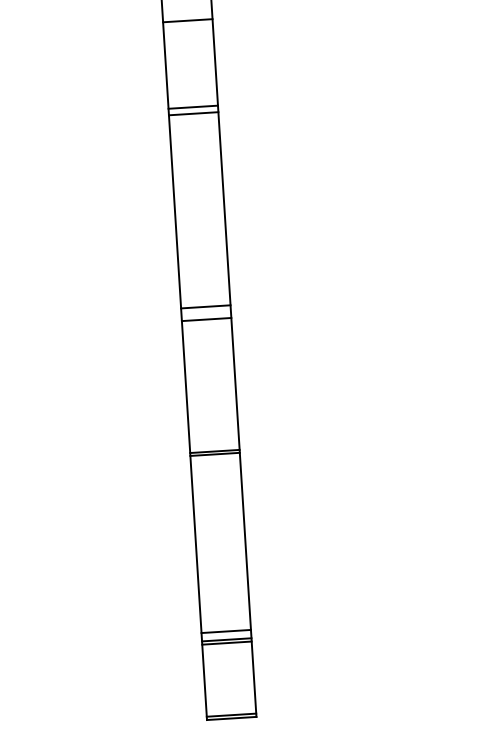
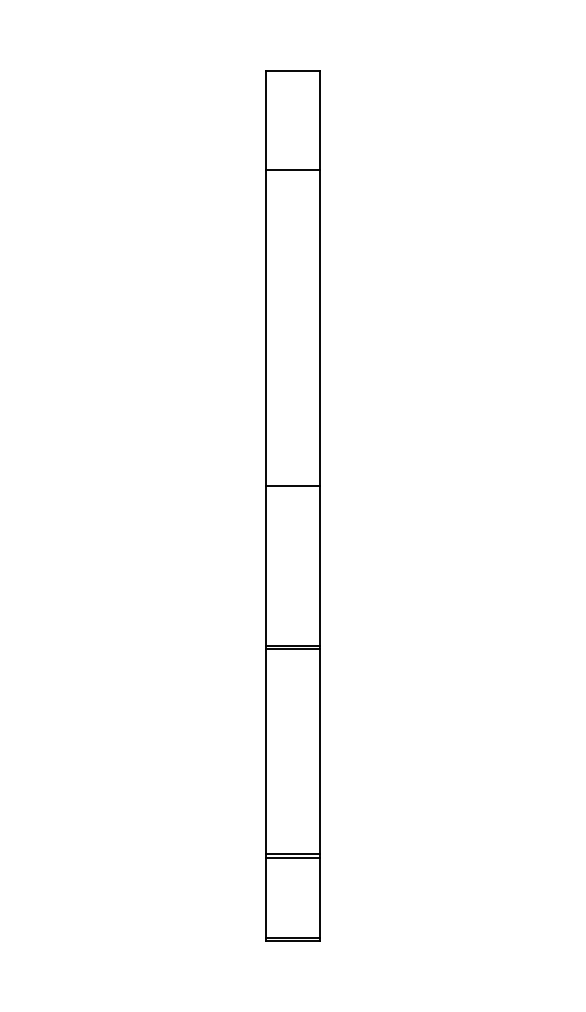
line: (192, 107) -> (292, 265), removed
line: (193, 113) -> (292, 272), removed
line: (206, 319) -> (292, 500), removed
line: (225, 631) -> (292, 845), removed

